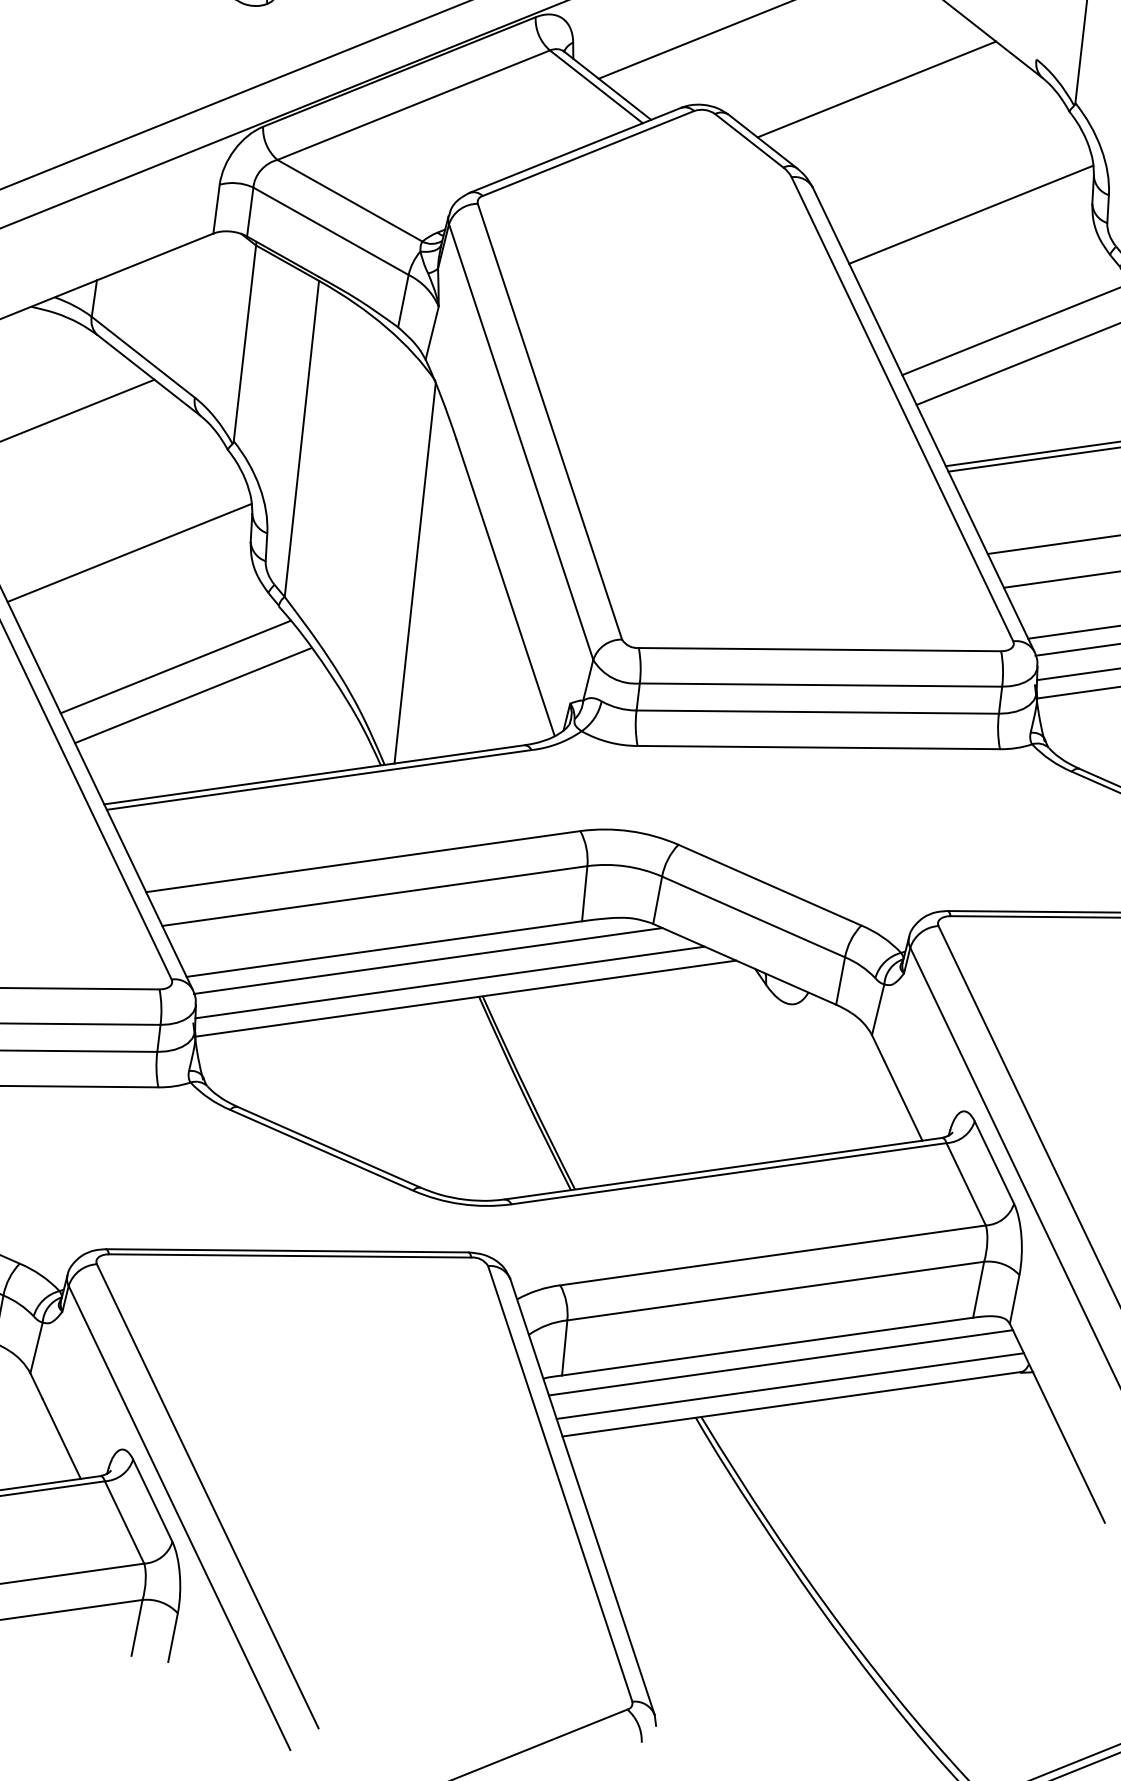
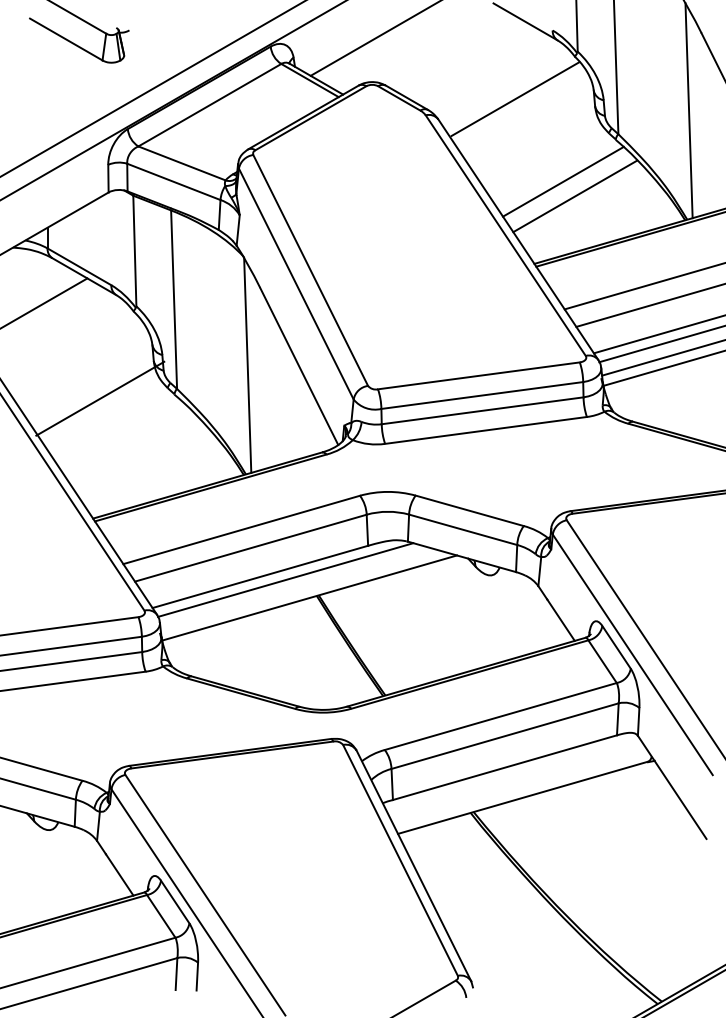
line: (875, 88) -> (465, 59), removed
line: (971, 213) -> (515, 98), moved
line: (130, 552) -> (100, 398), moved
line: (174, 666) -> (121, 436), removed
line: (192, 694) -> (133, 450), removed
line: (449, 982) -> (299, 590), removed
line: (780, 1362) -> (513, 775), removed
line: (789, 1385) -> (520, 787), removed

